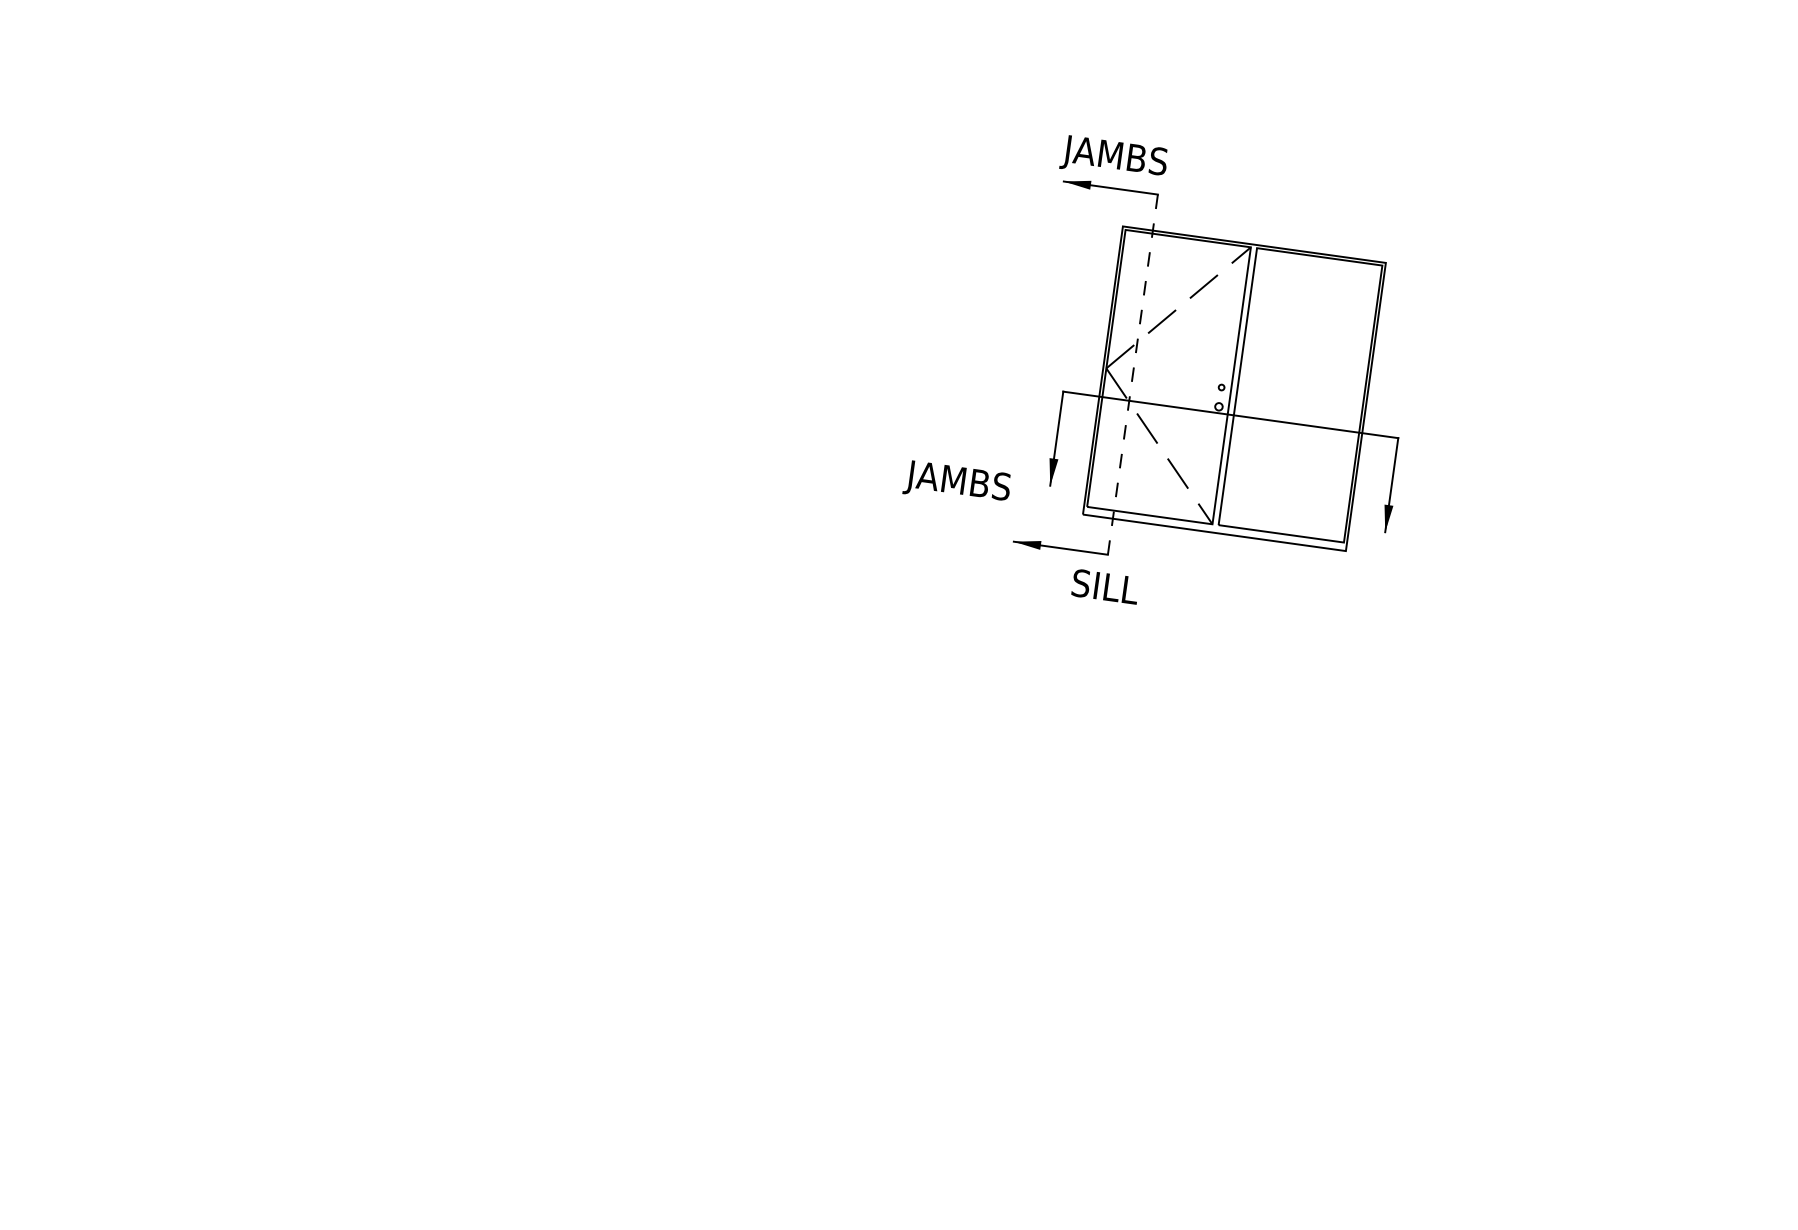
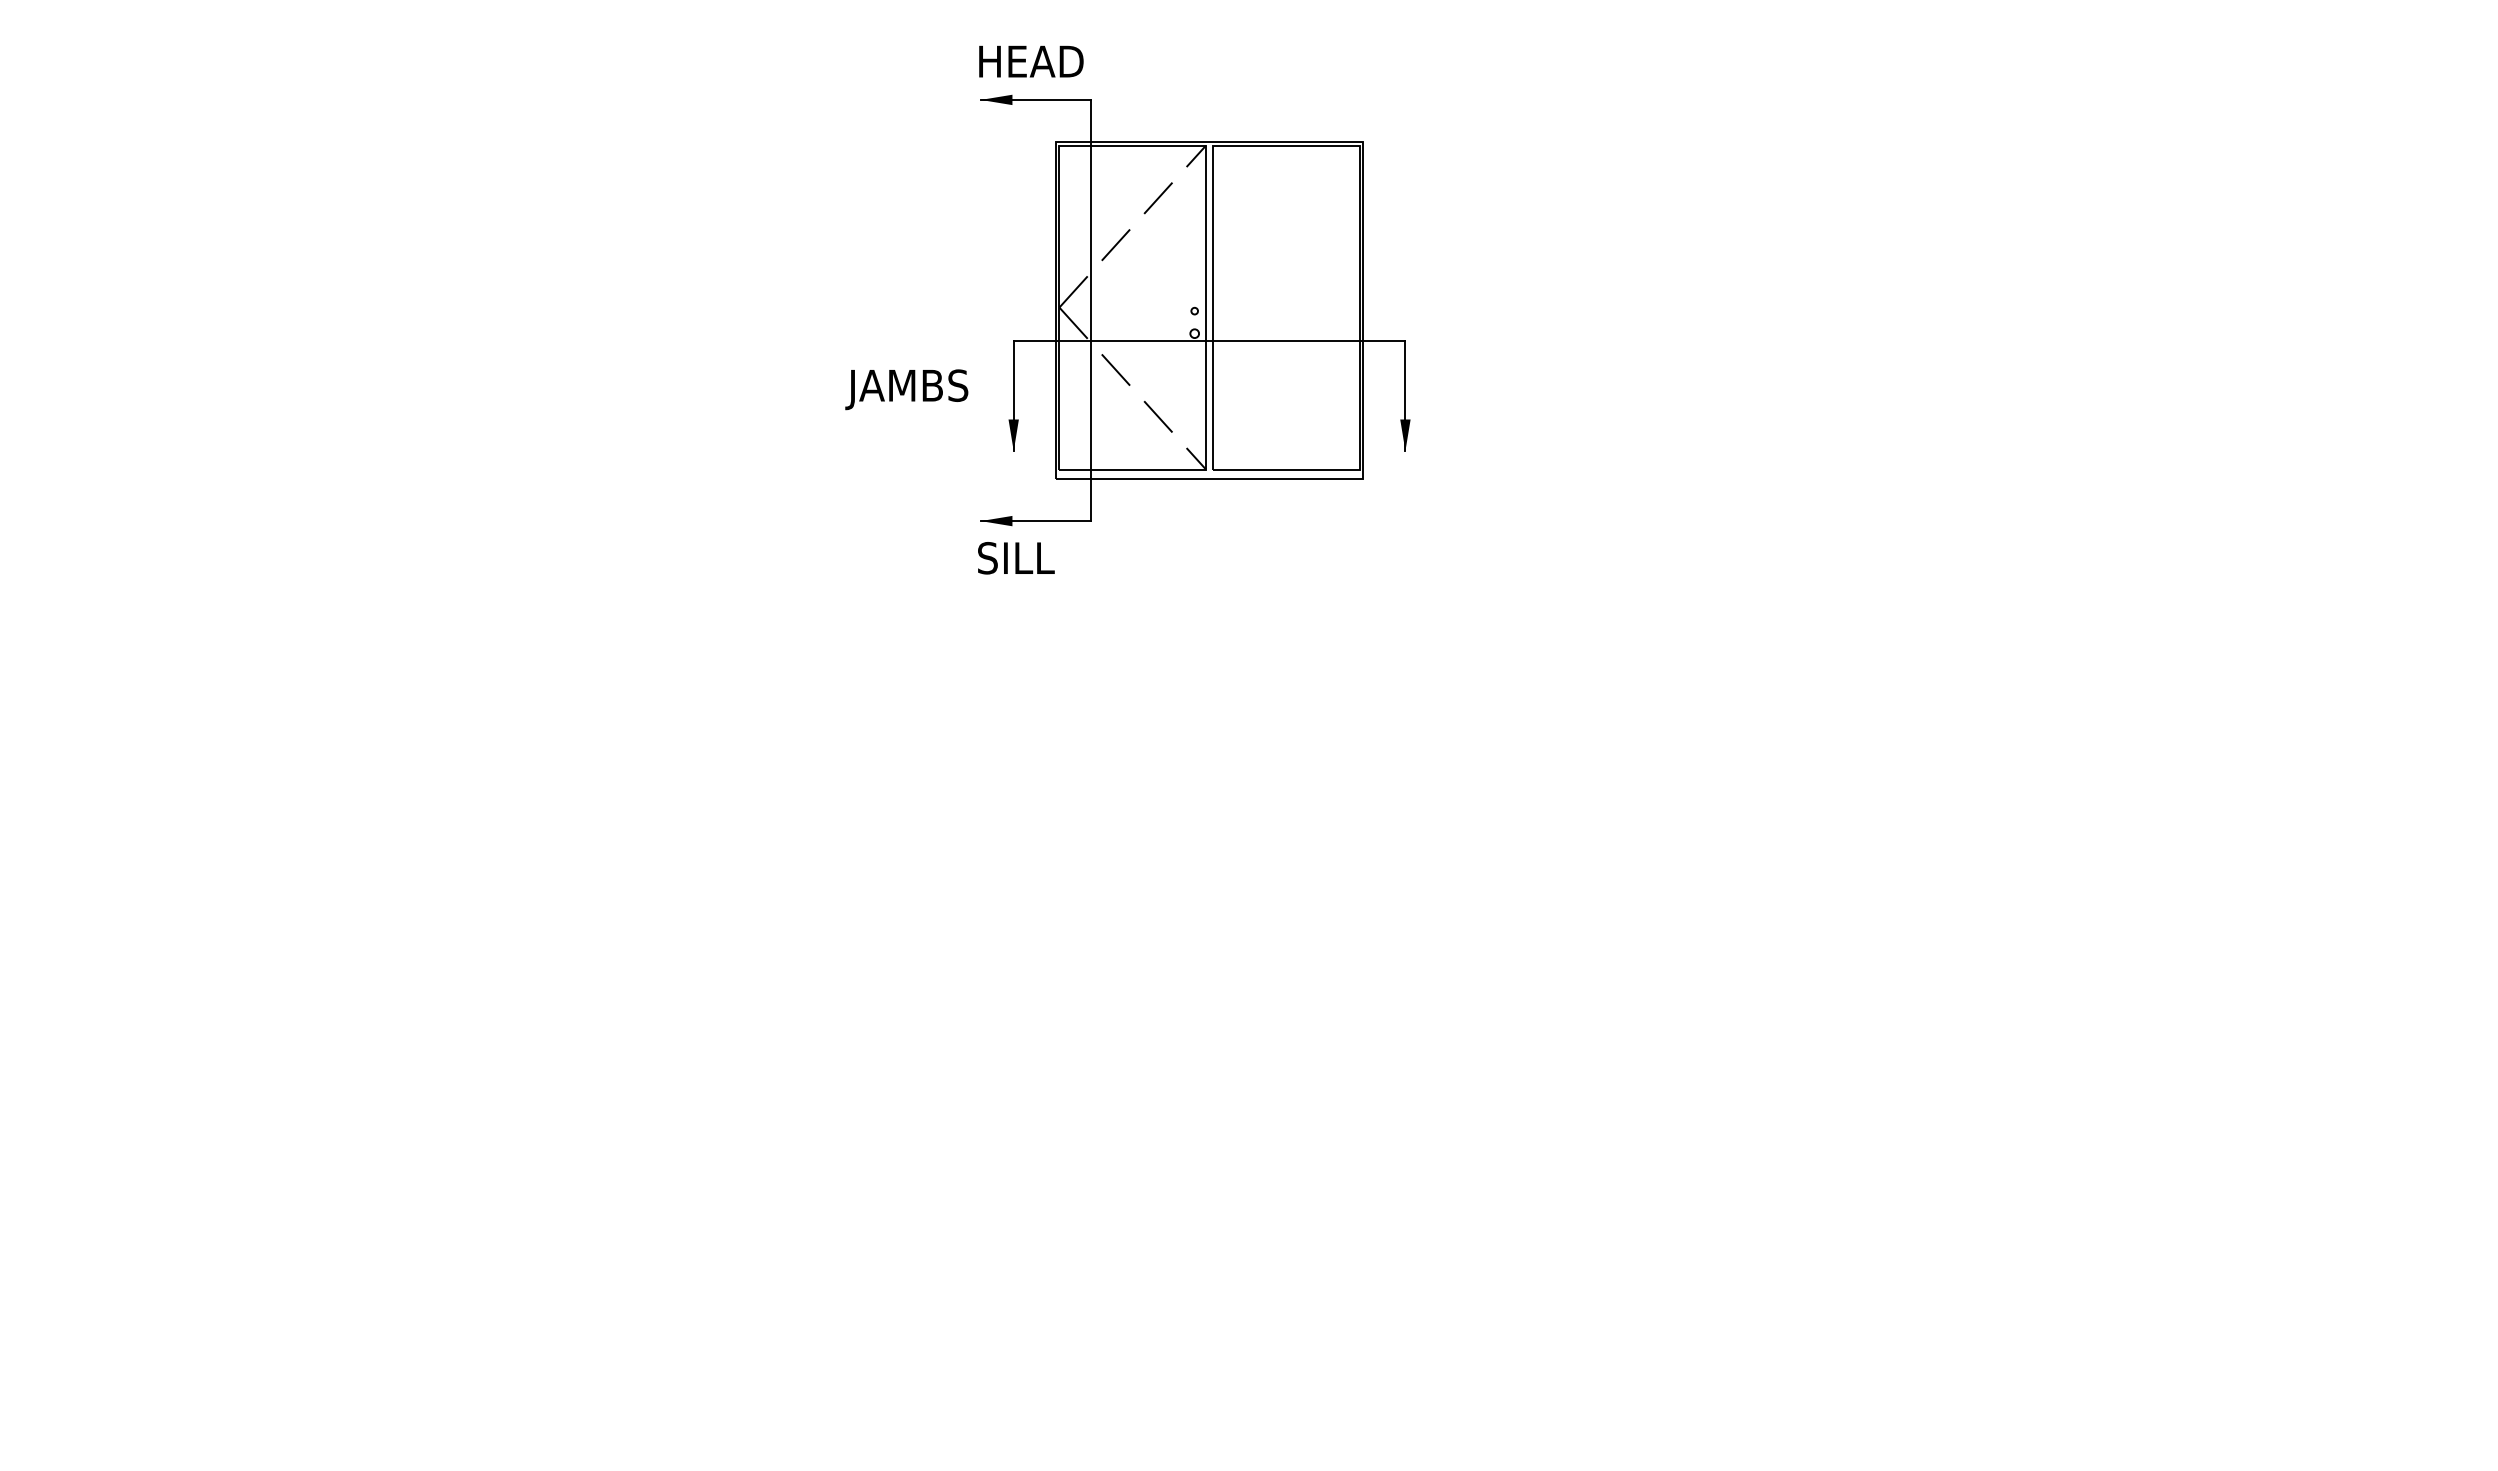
text: (1113, 158) -> (1034, 65), JAMBS -> HEAD
line: (1132, 374) -> (1090, 310), dashed -> solid
text: (957, 483) -> (906, 389), moved
text: (1105, 587) -> (1016, 558), moved

